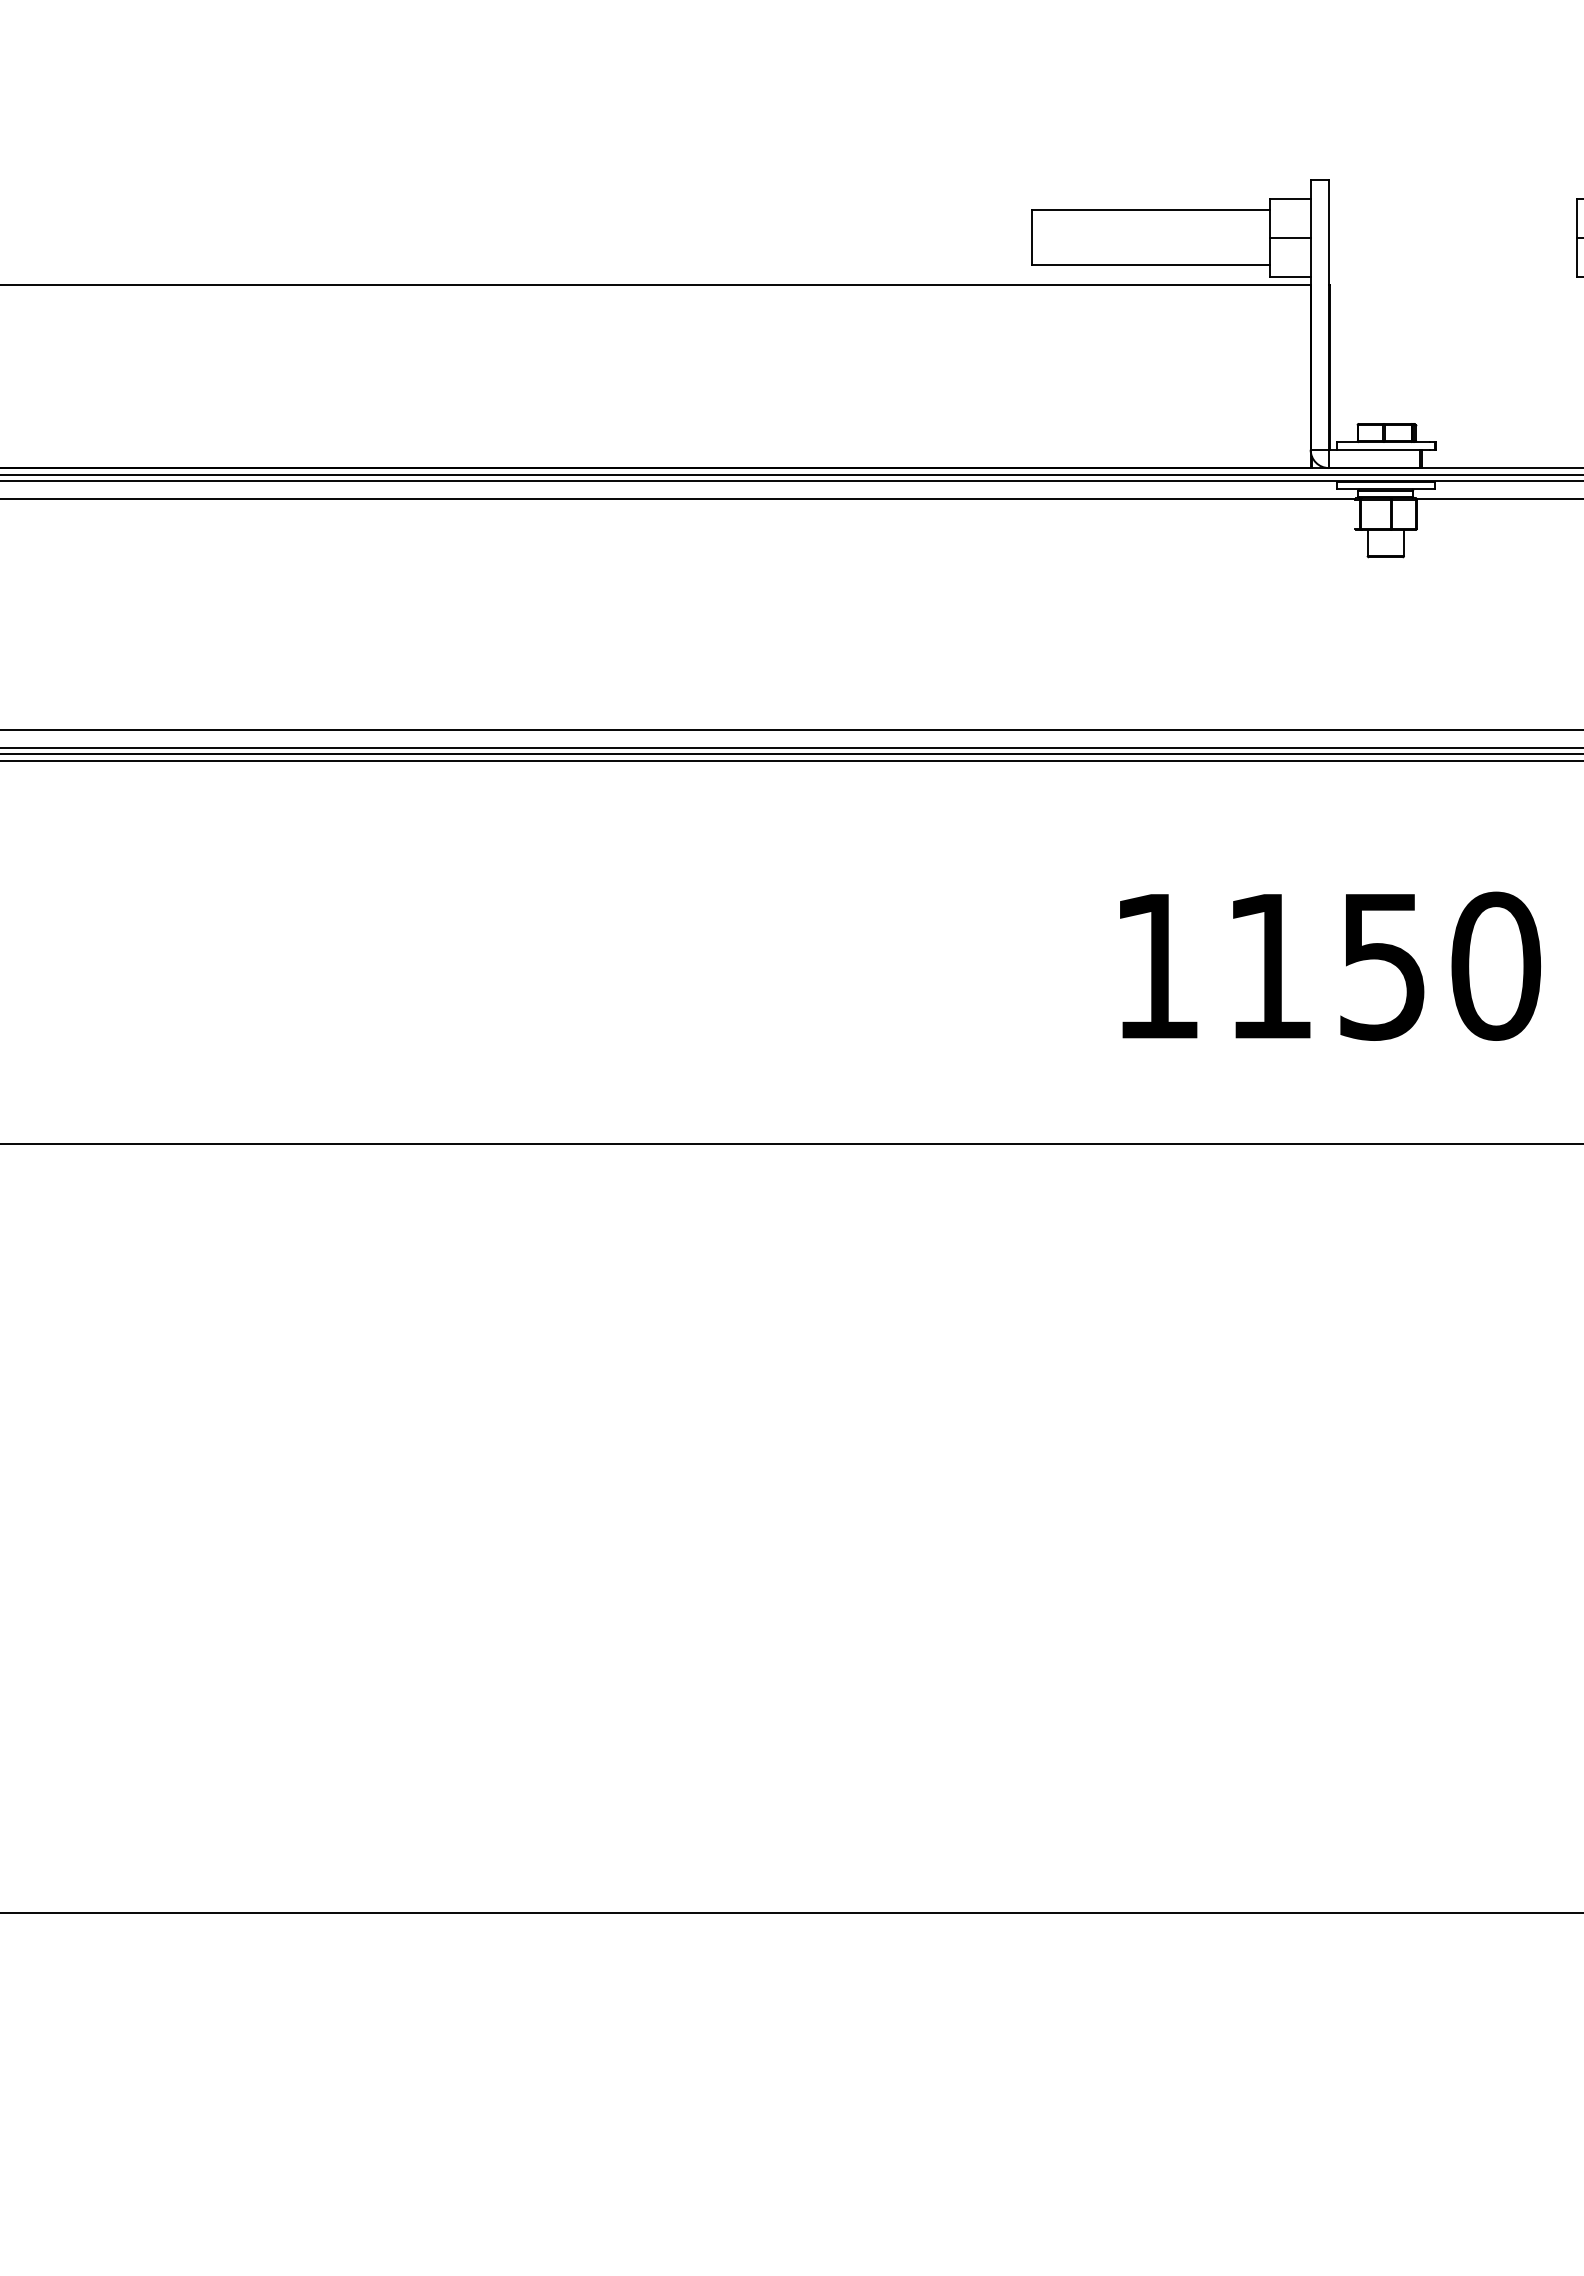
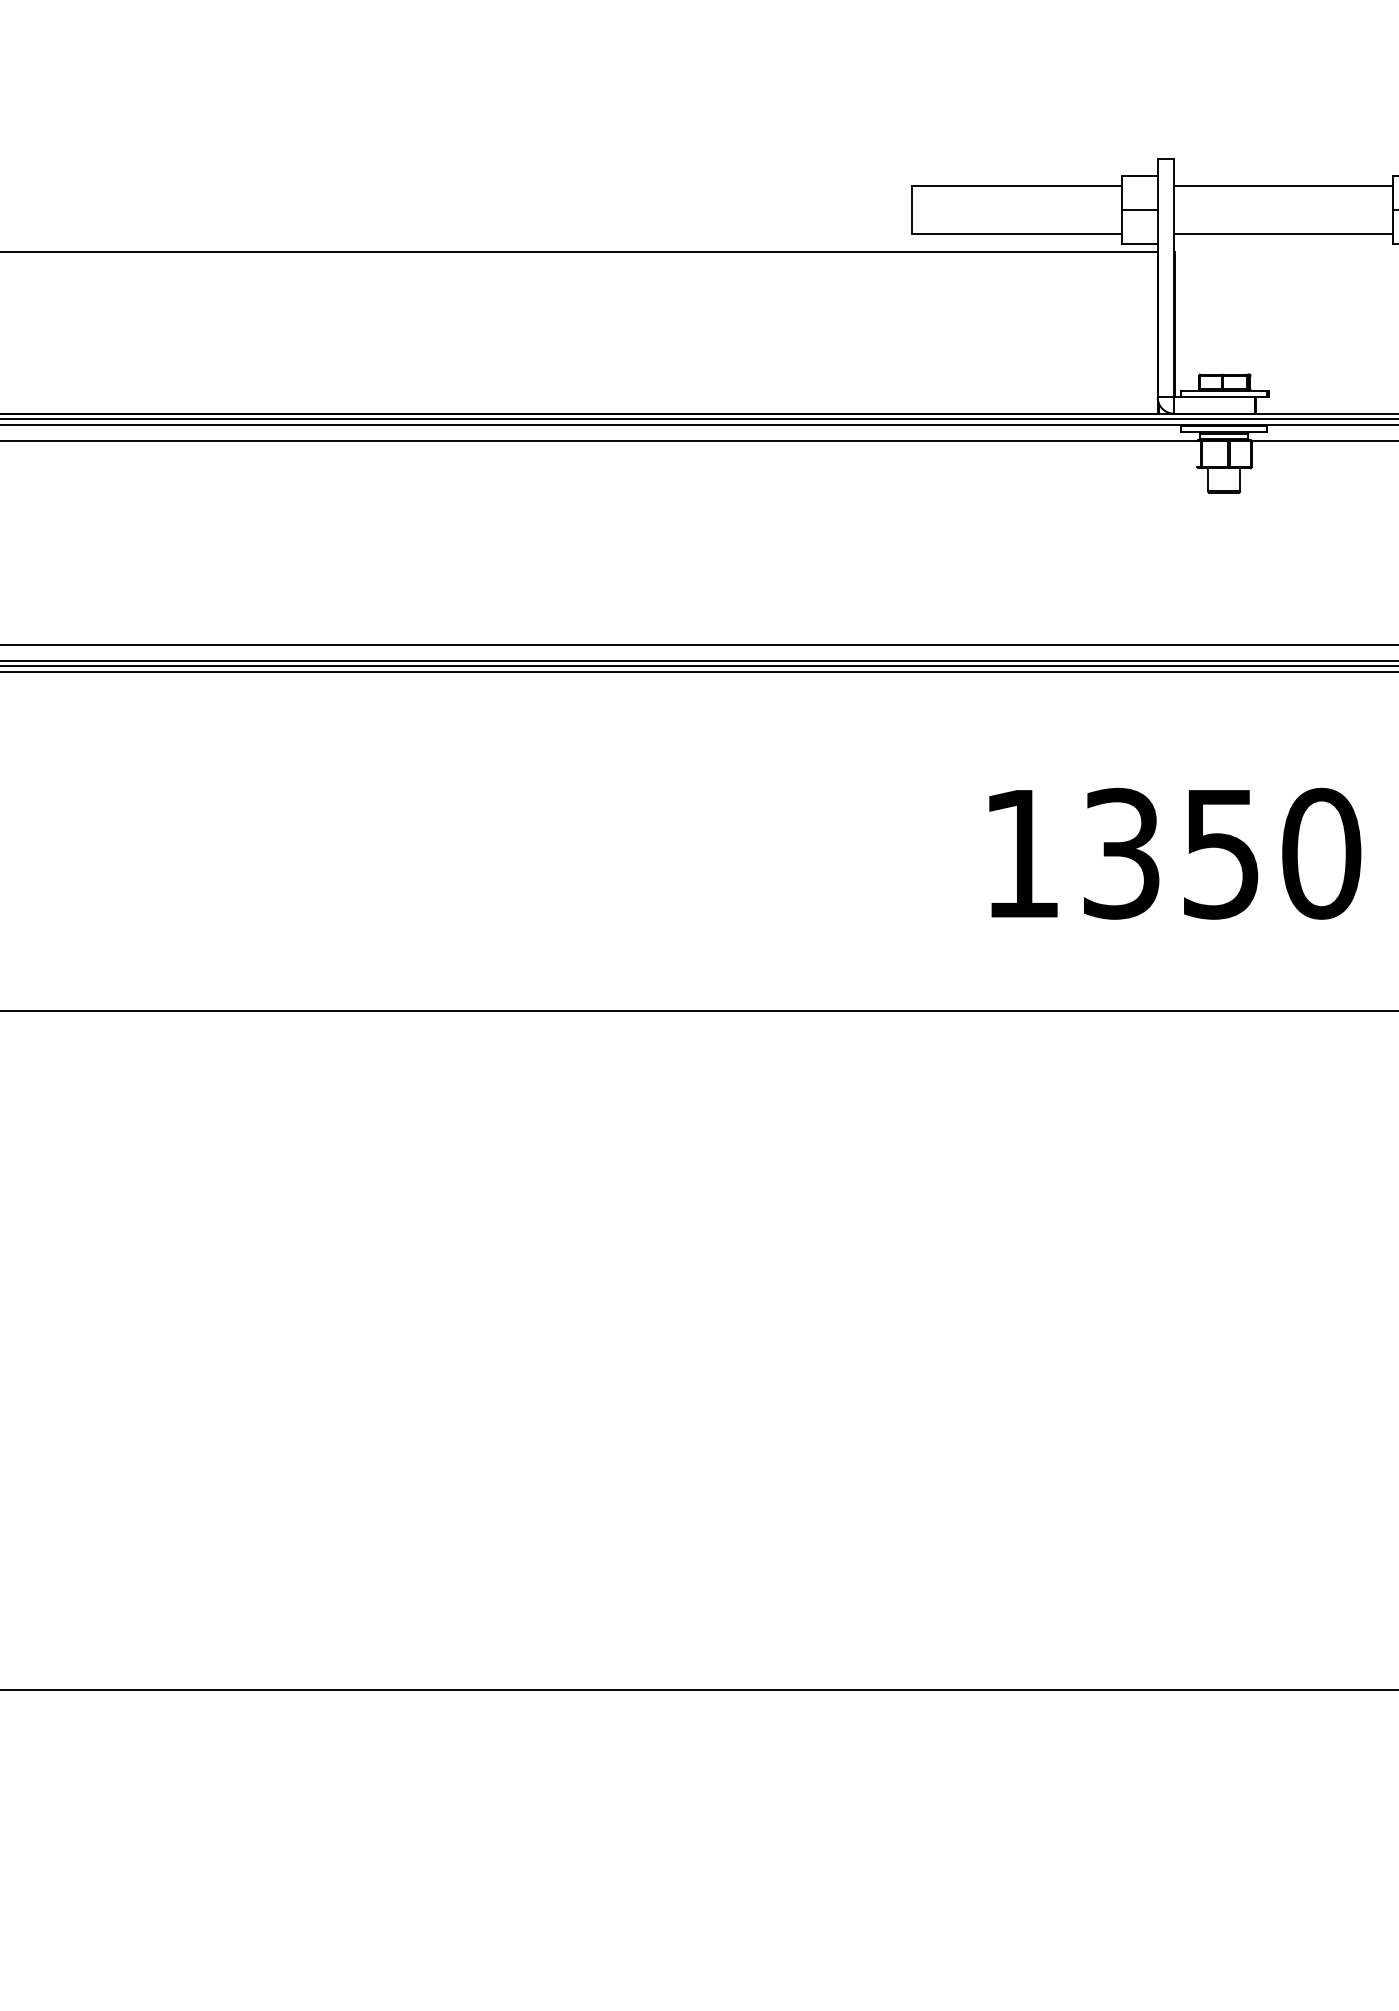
line: (1452, 210) -> (1283, 186), added
line: (1452, 265) -> (1283, 234), added
text: (1269, 965) -> (1121, 853), 1150 -> 1350

